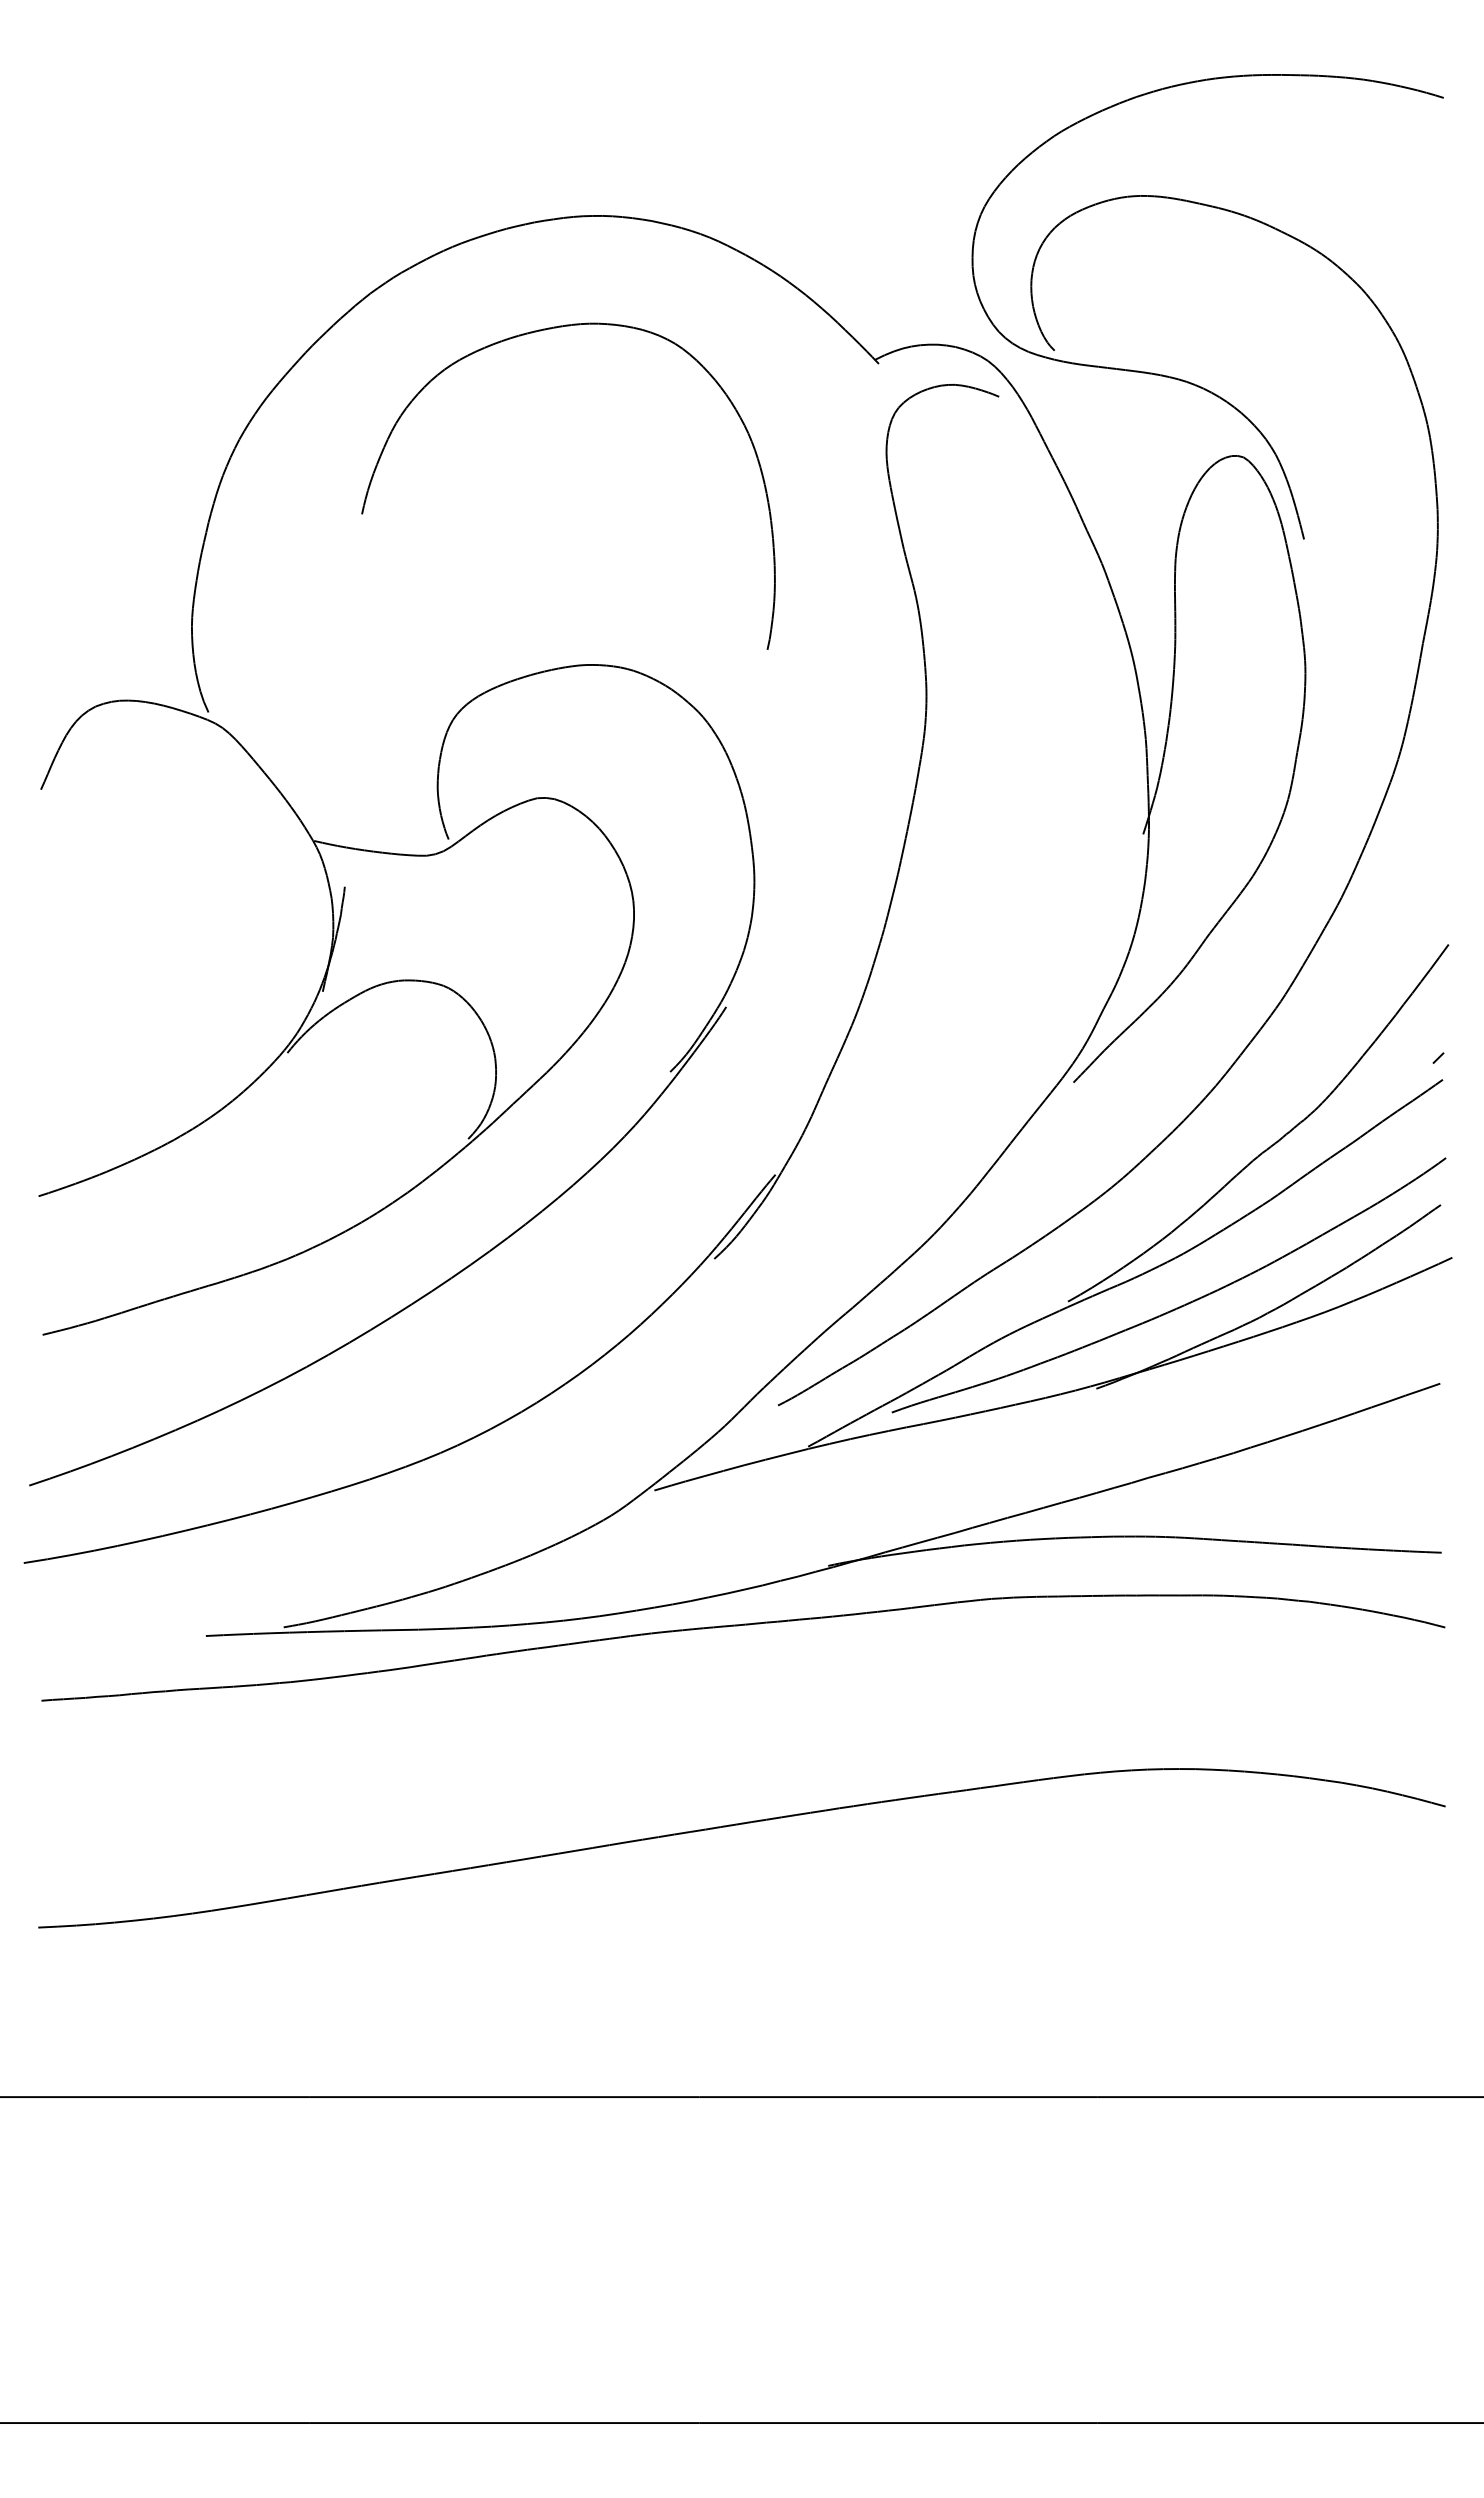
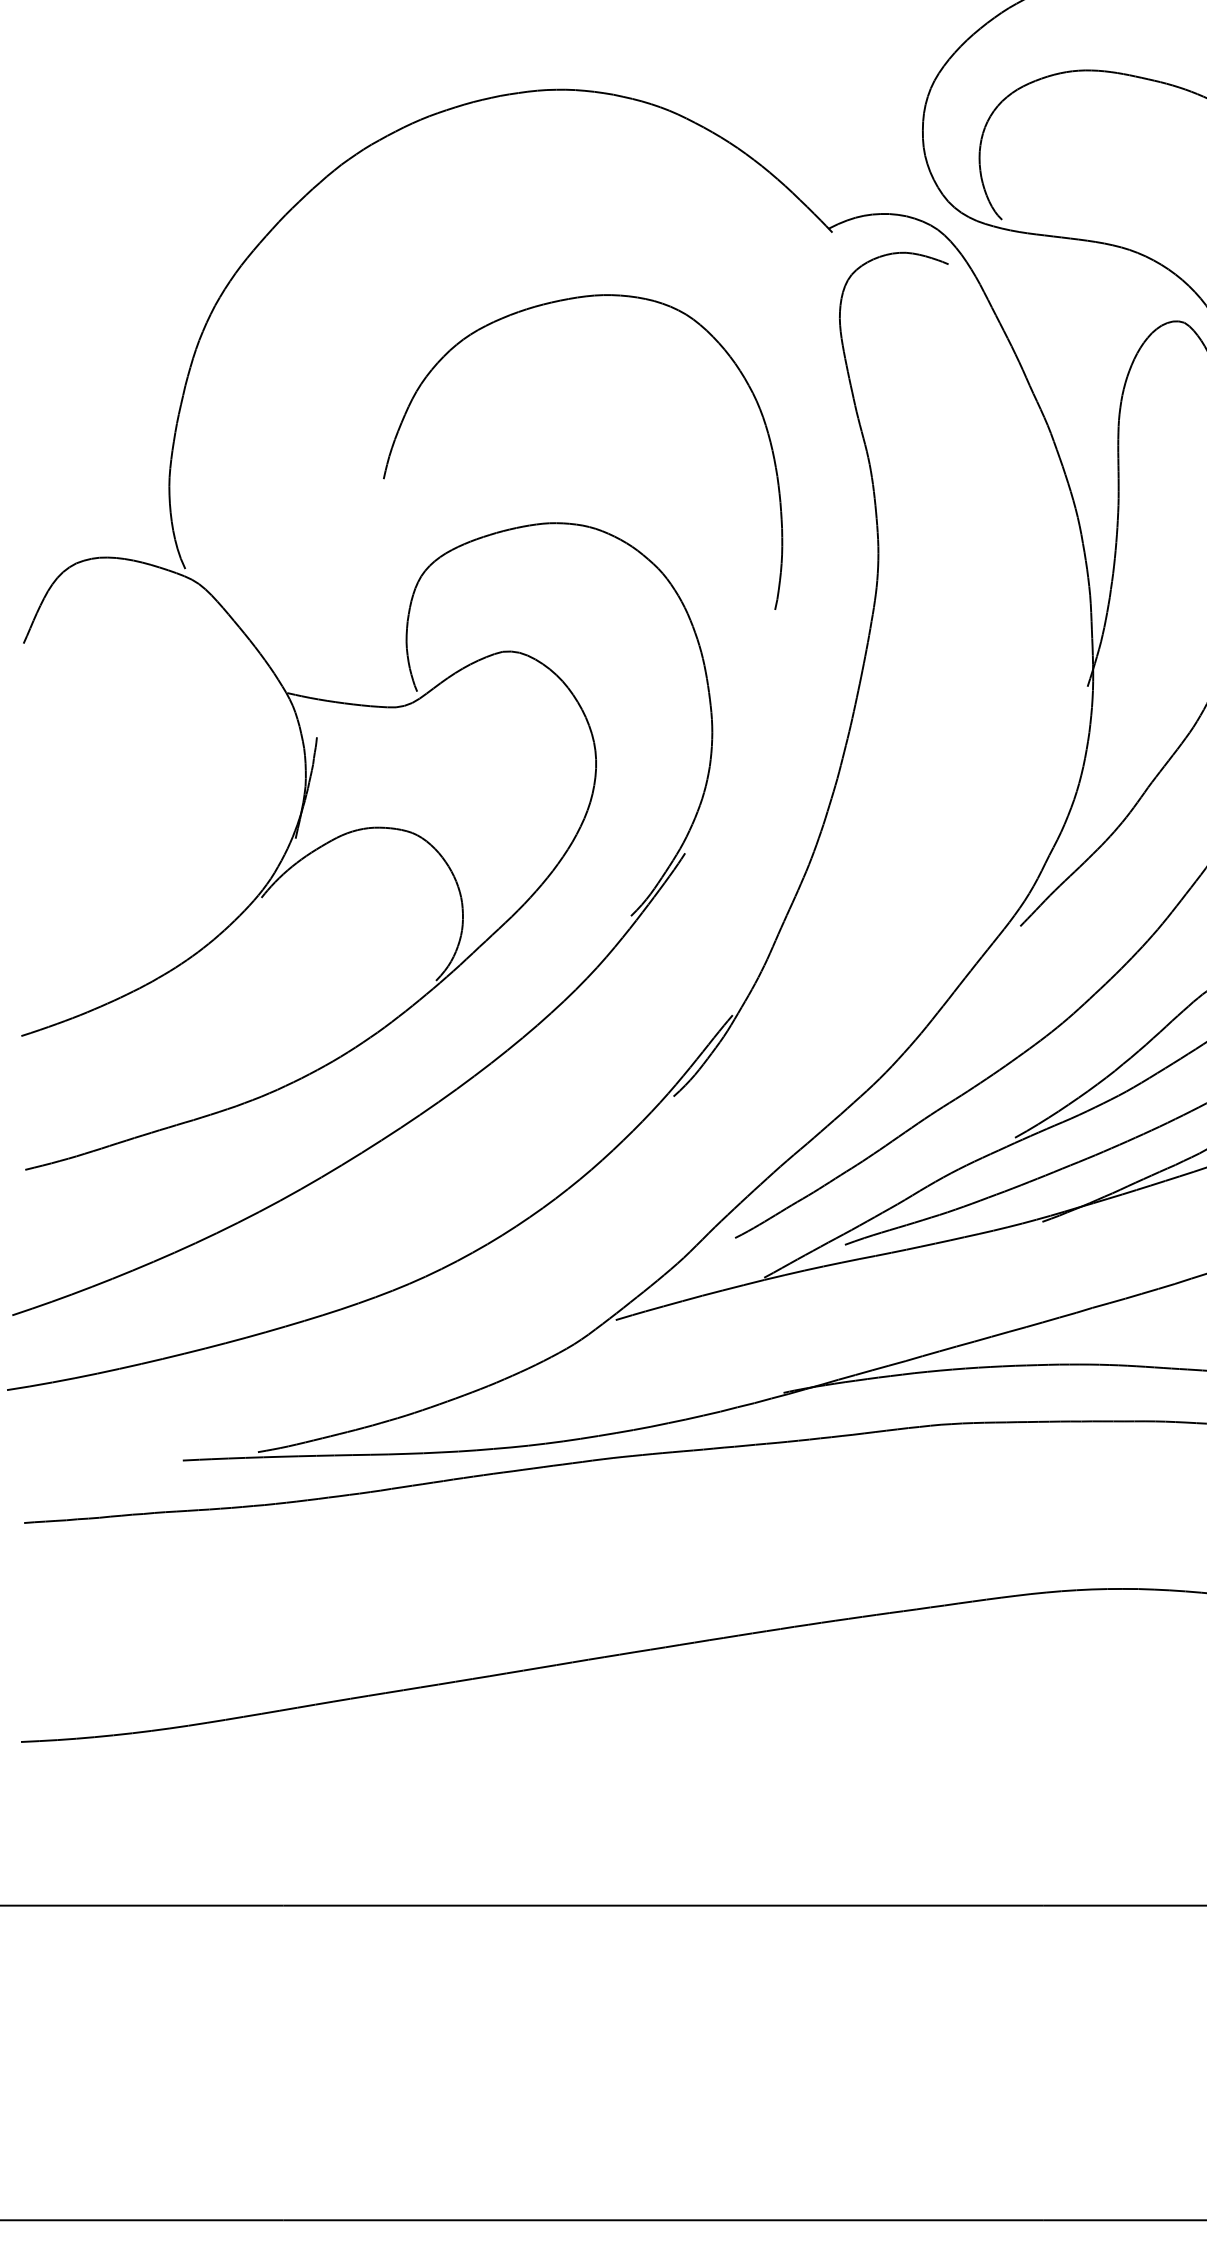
part: (532, 333) -> (548, 304), moved

